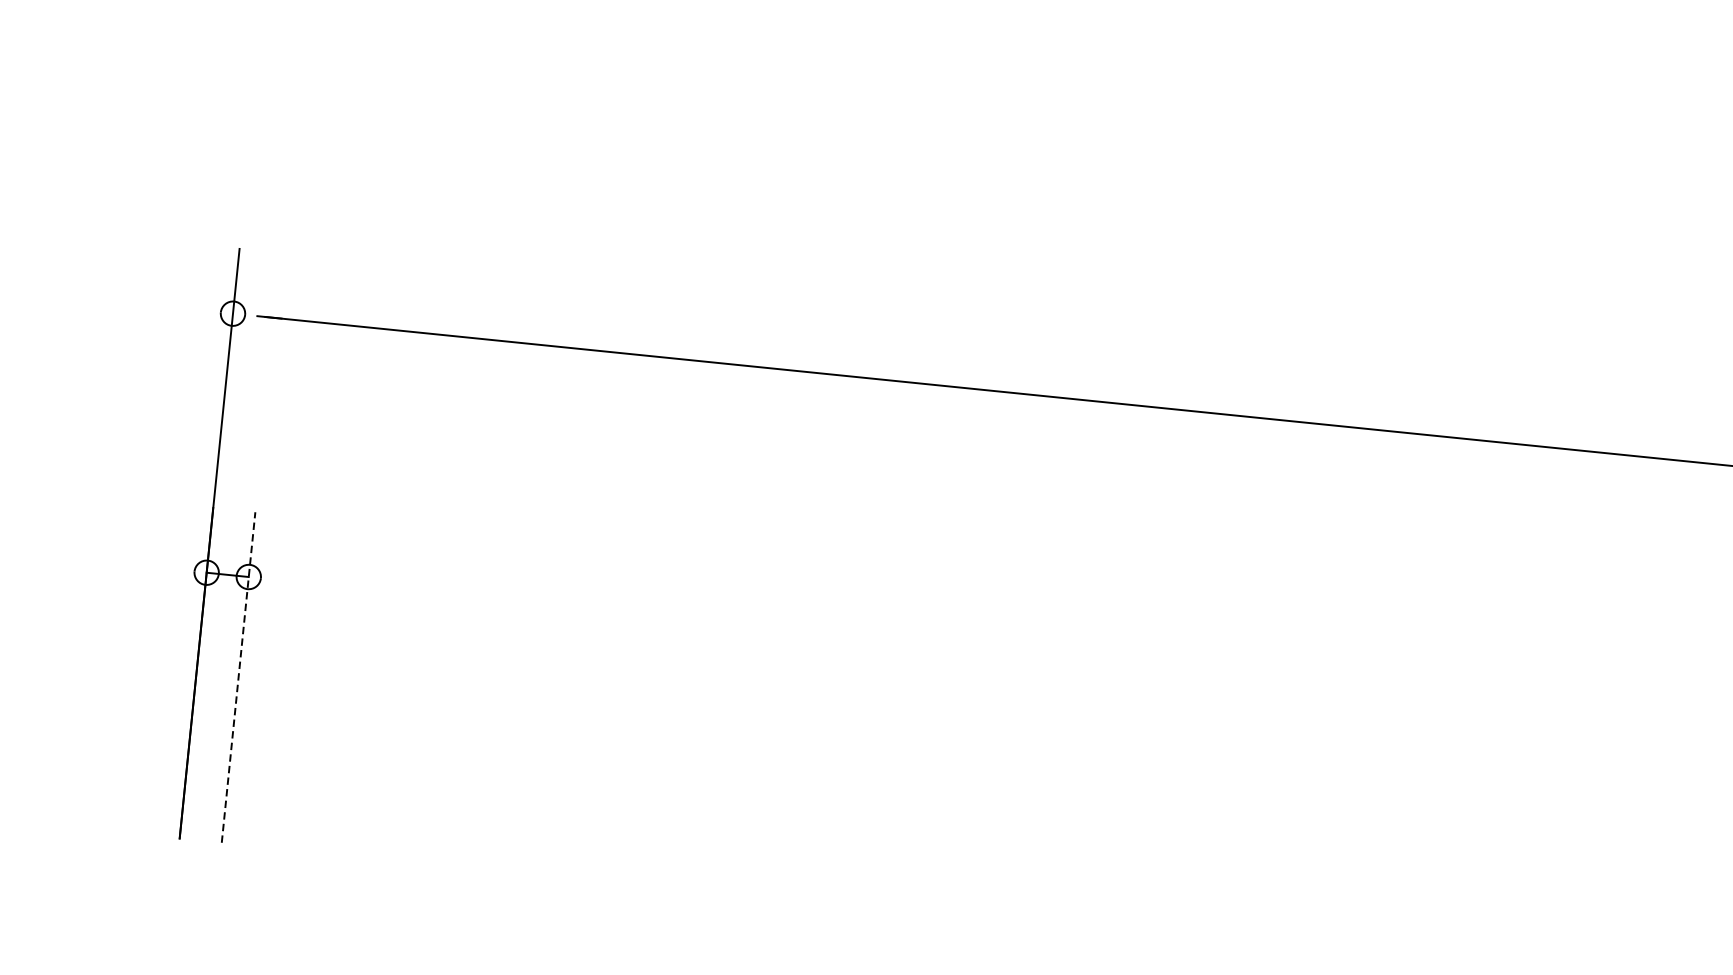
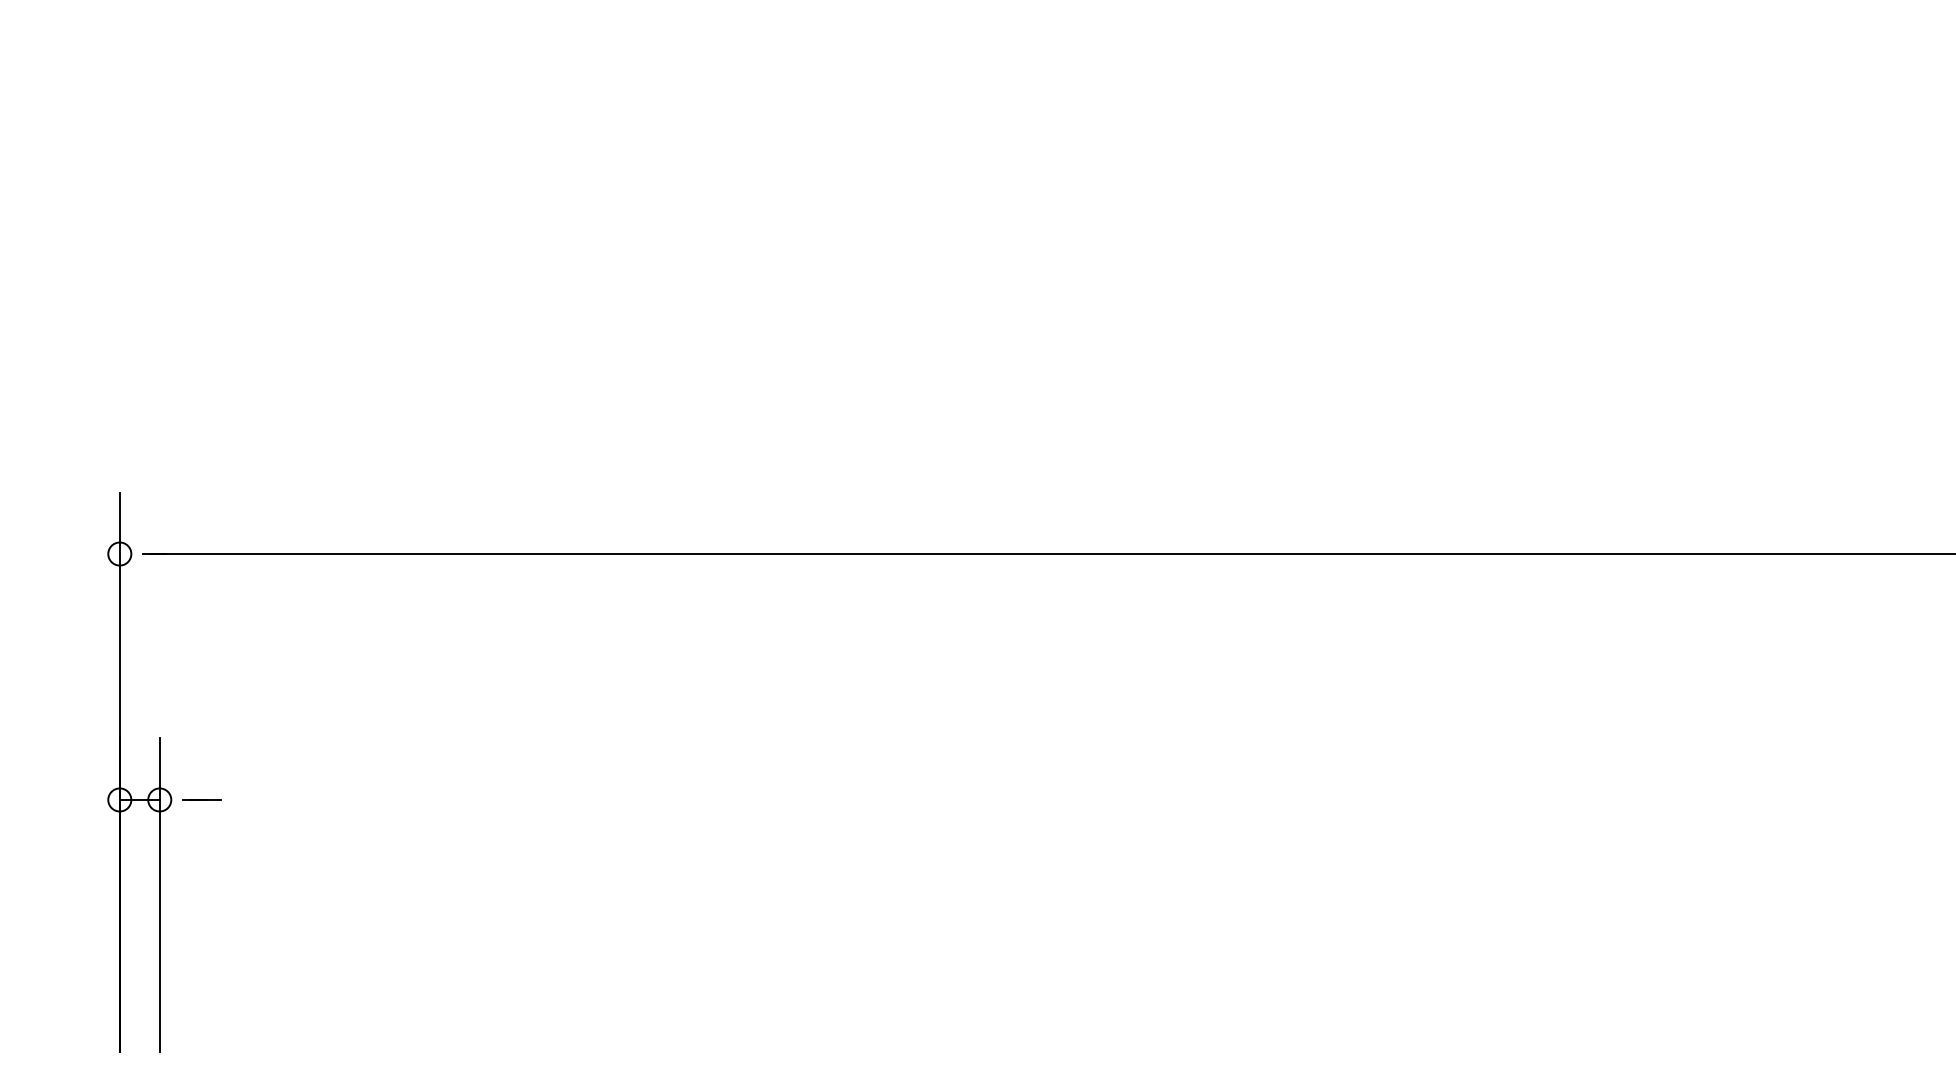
line: (292, 580) -> (201, 799), added
line: (238, 677) -> (159, 895), dashed -> solid

